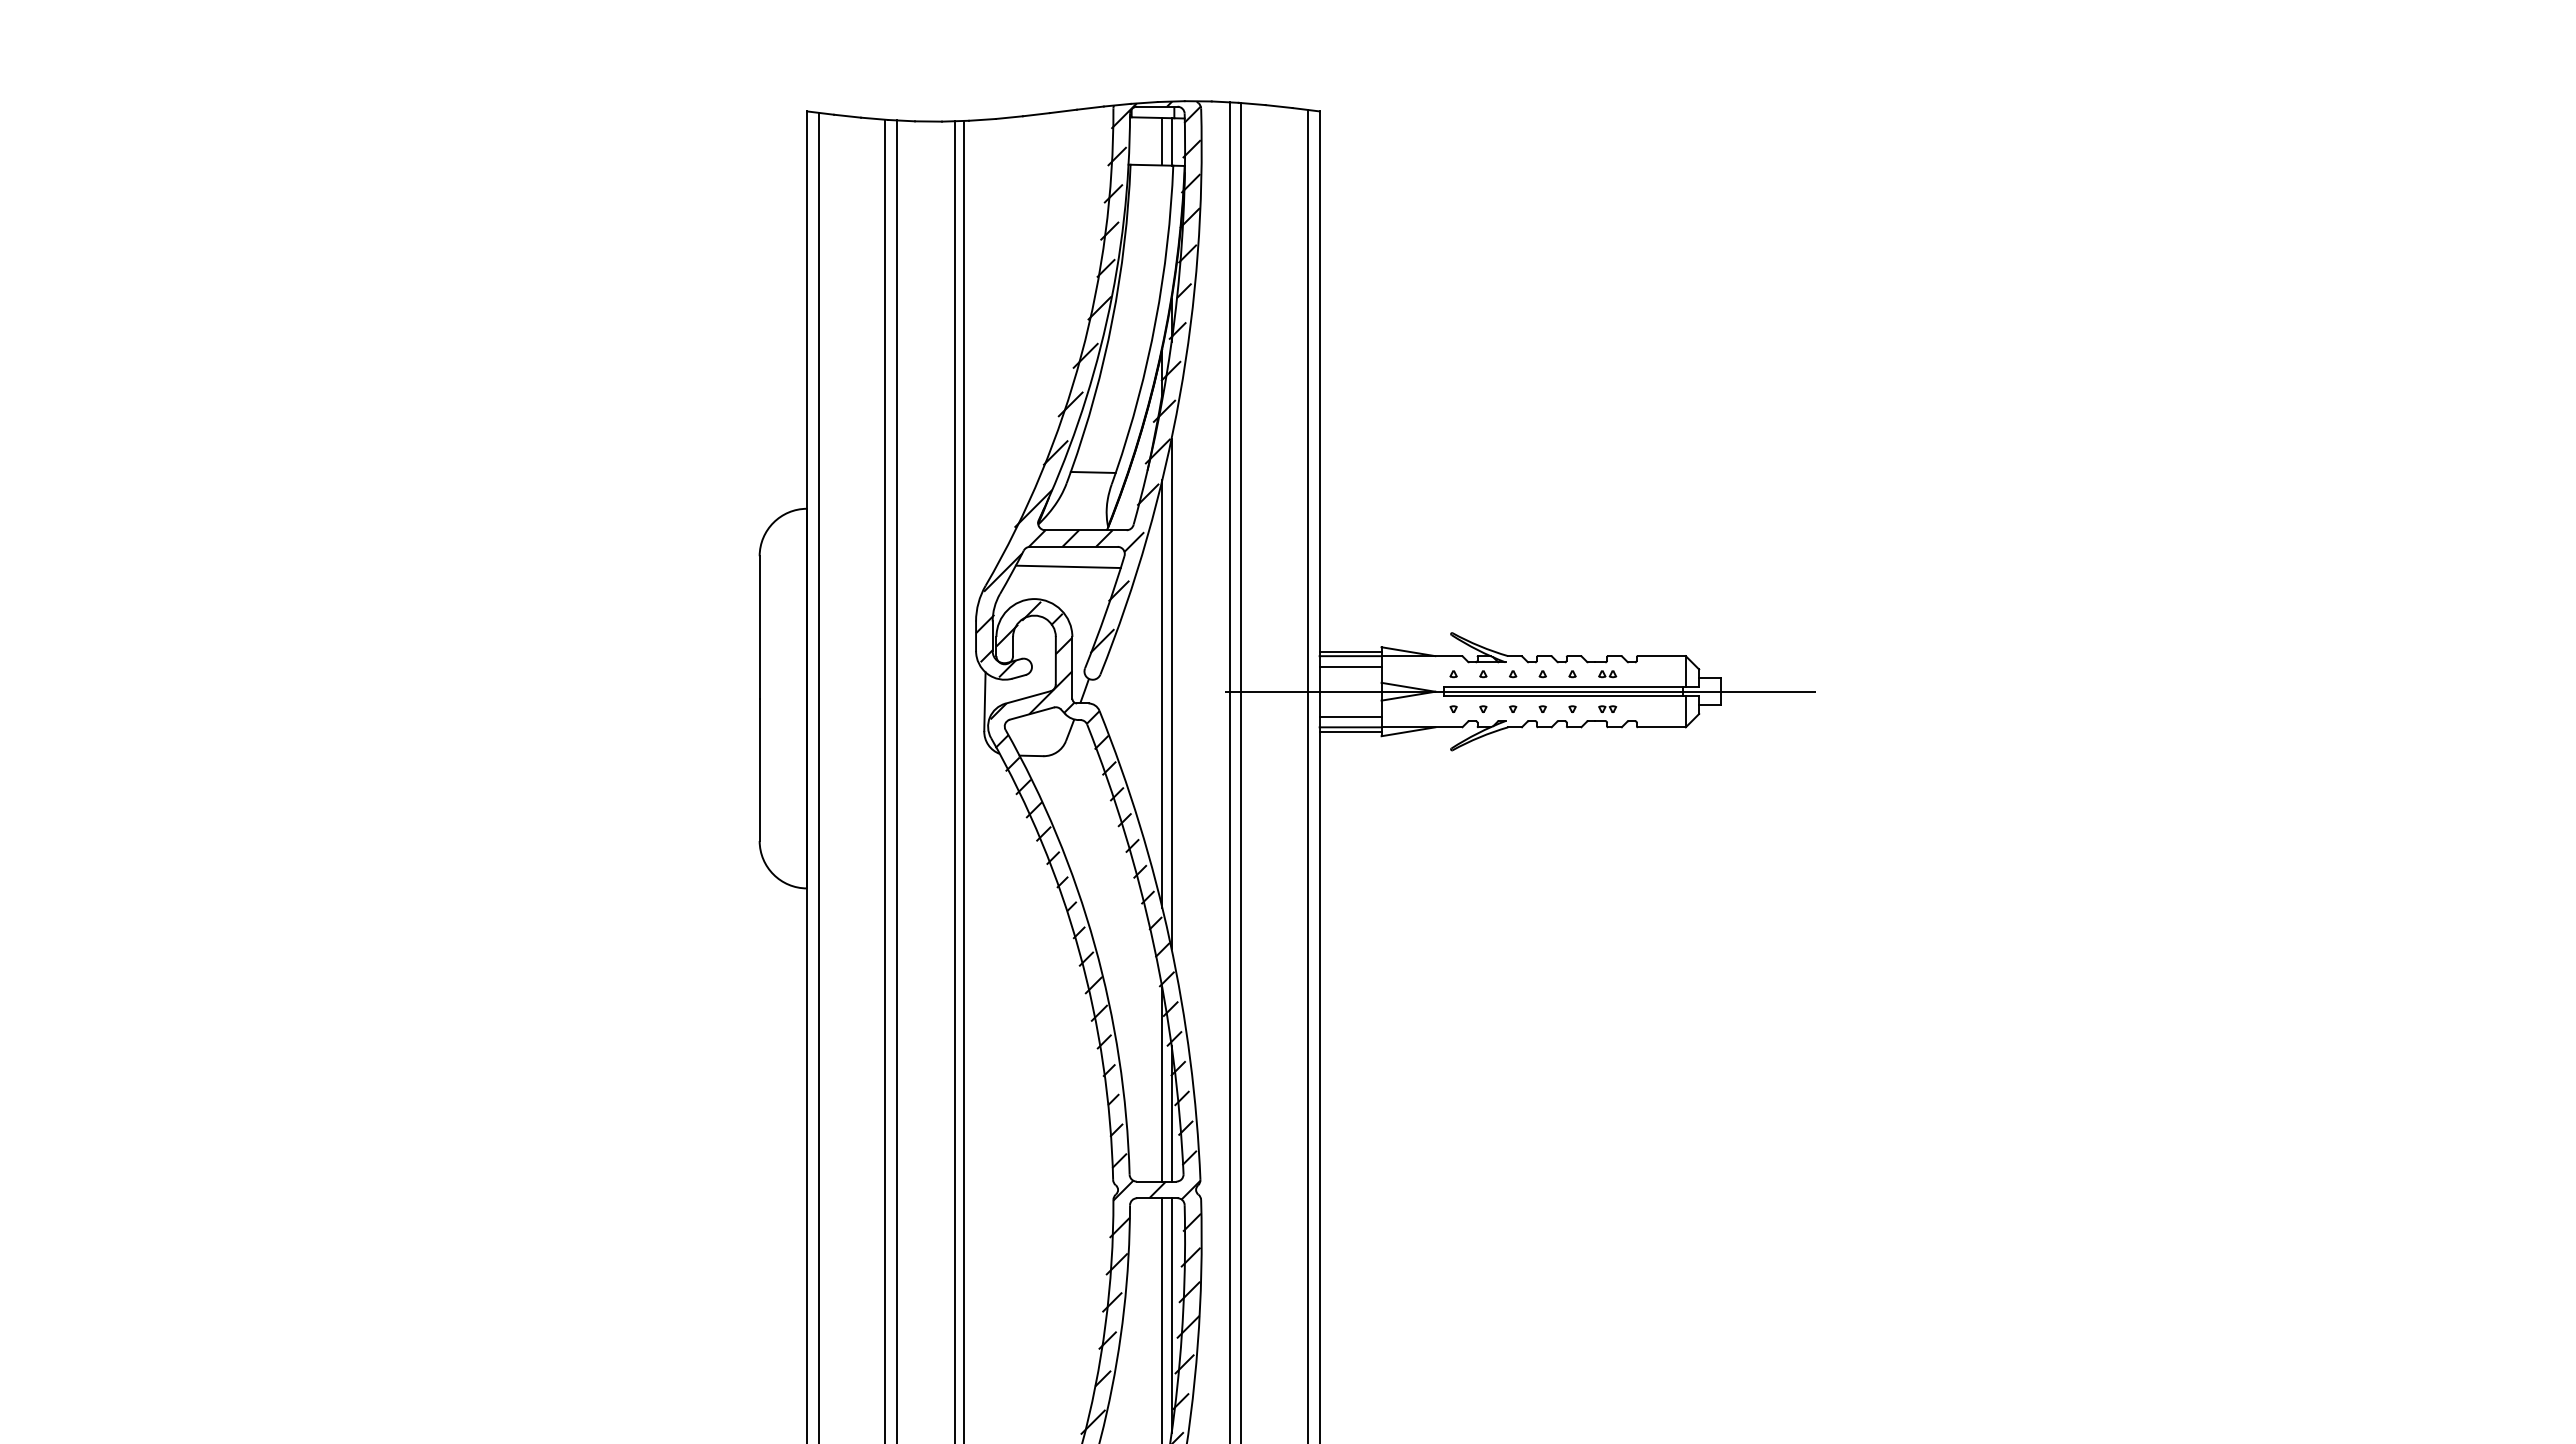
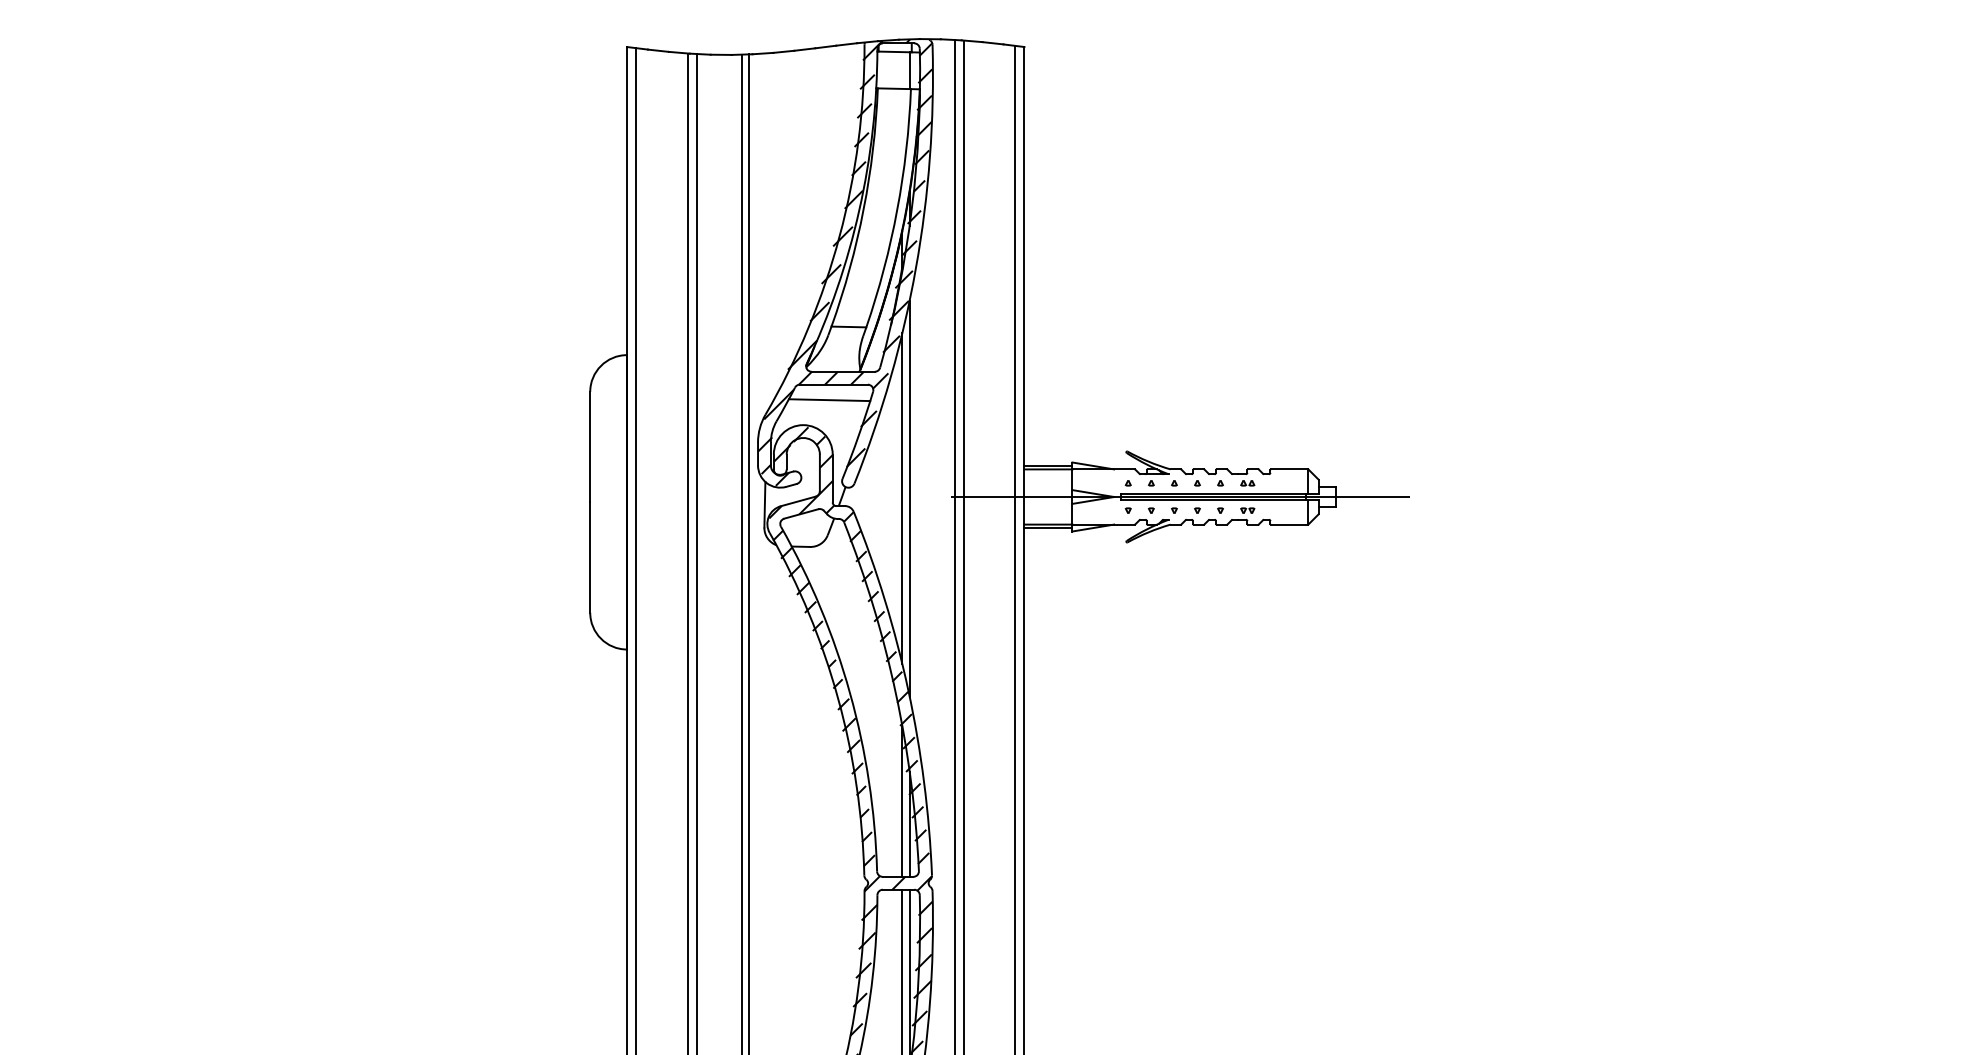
line: (1162, 141) -> (902, 70), removed
line: (1350, 666) -> (1048, 477), removed
line: (1350, 716) -> (1048, 516), removed

